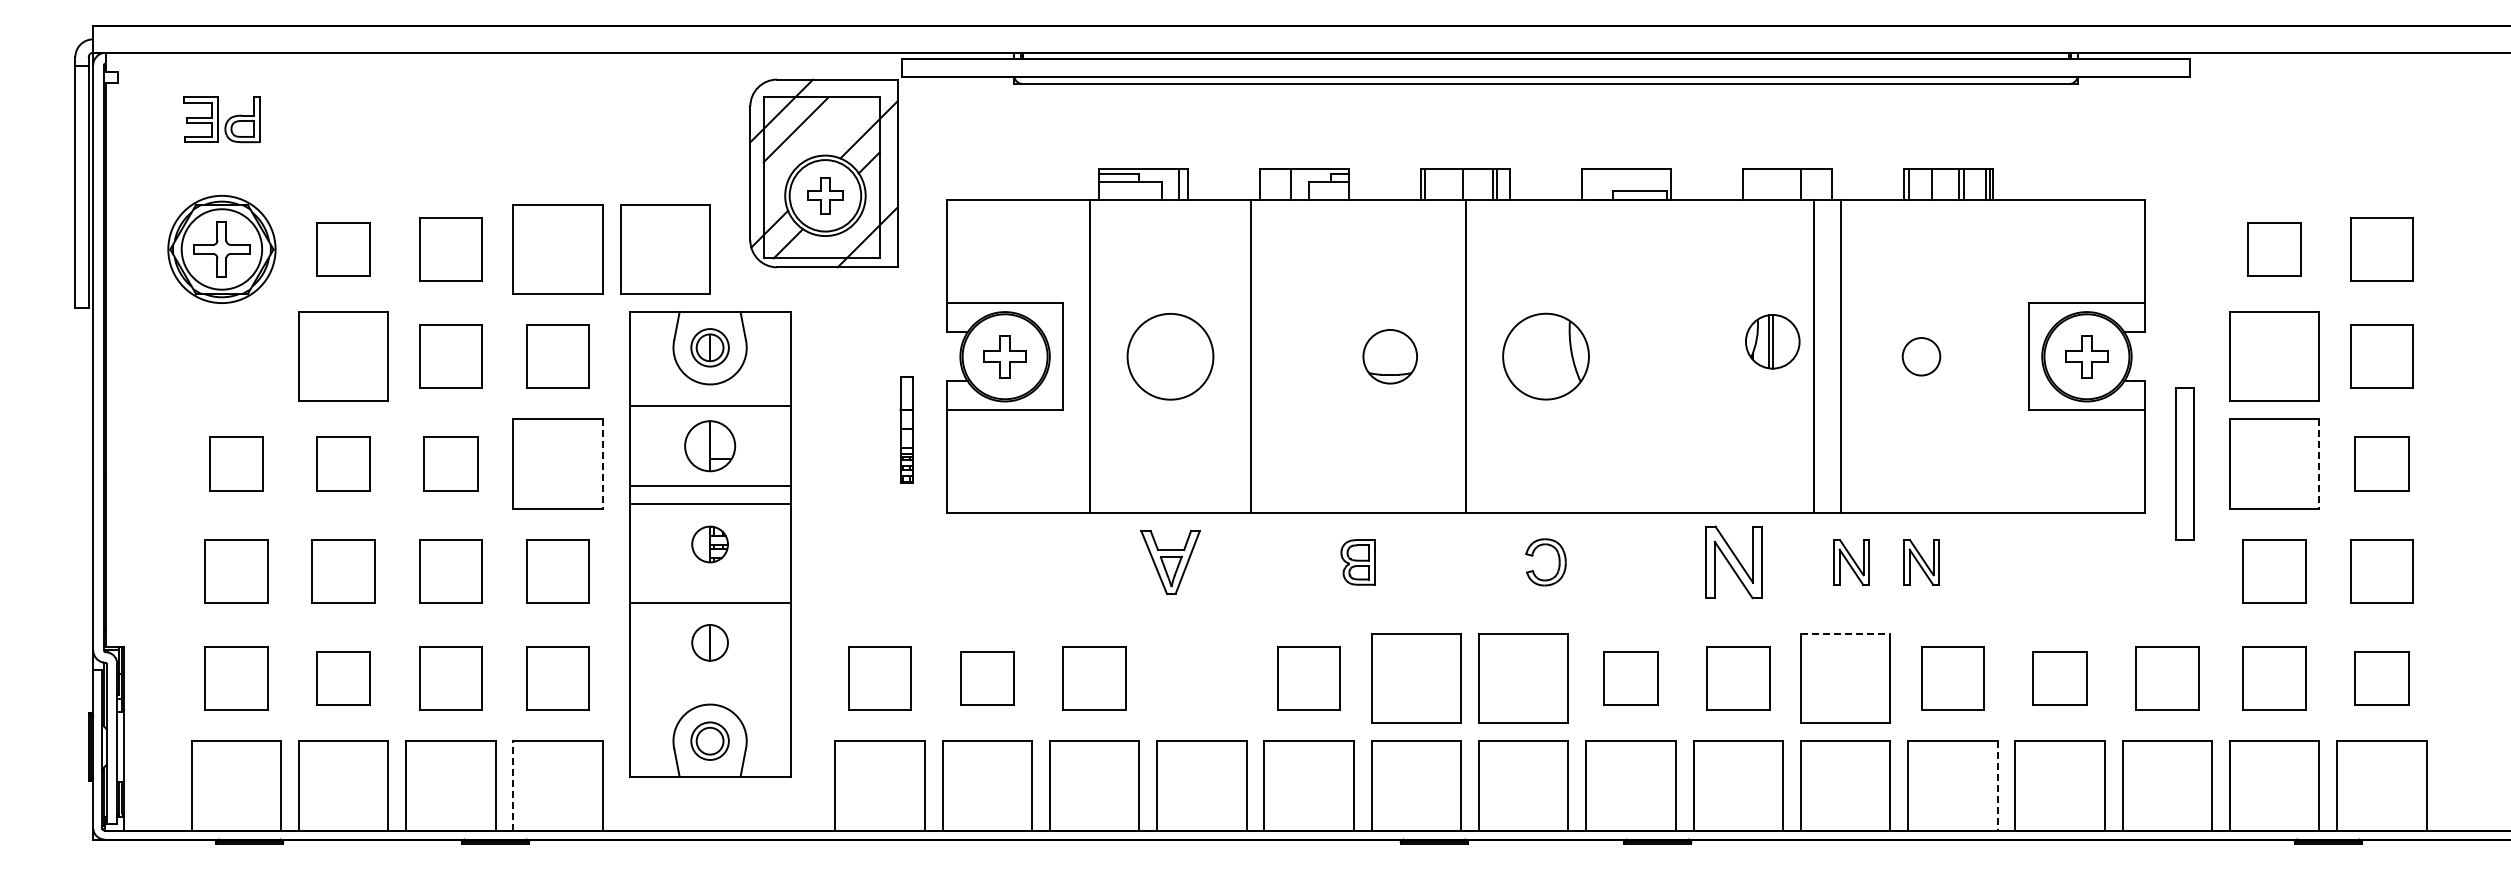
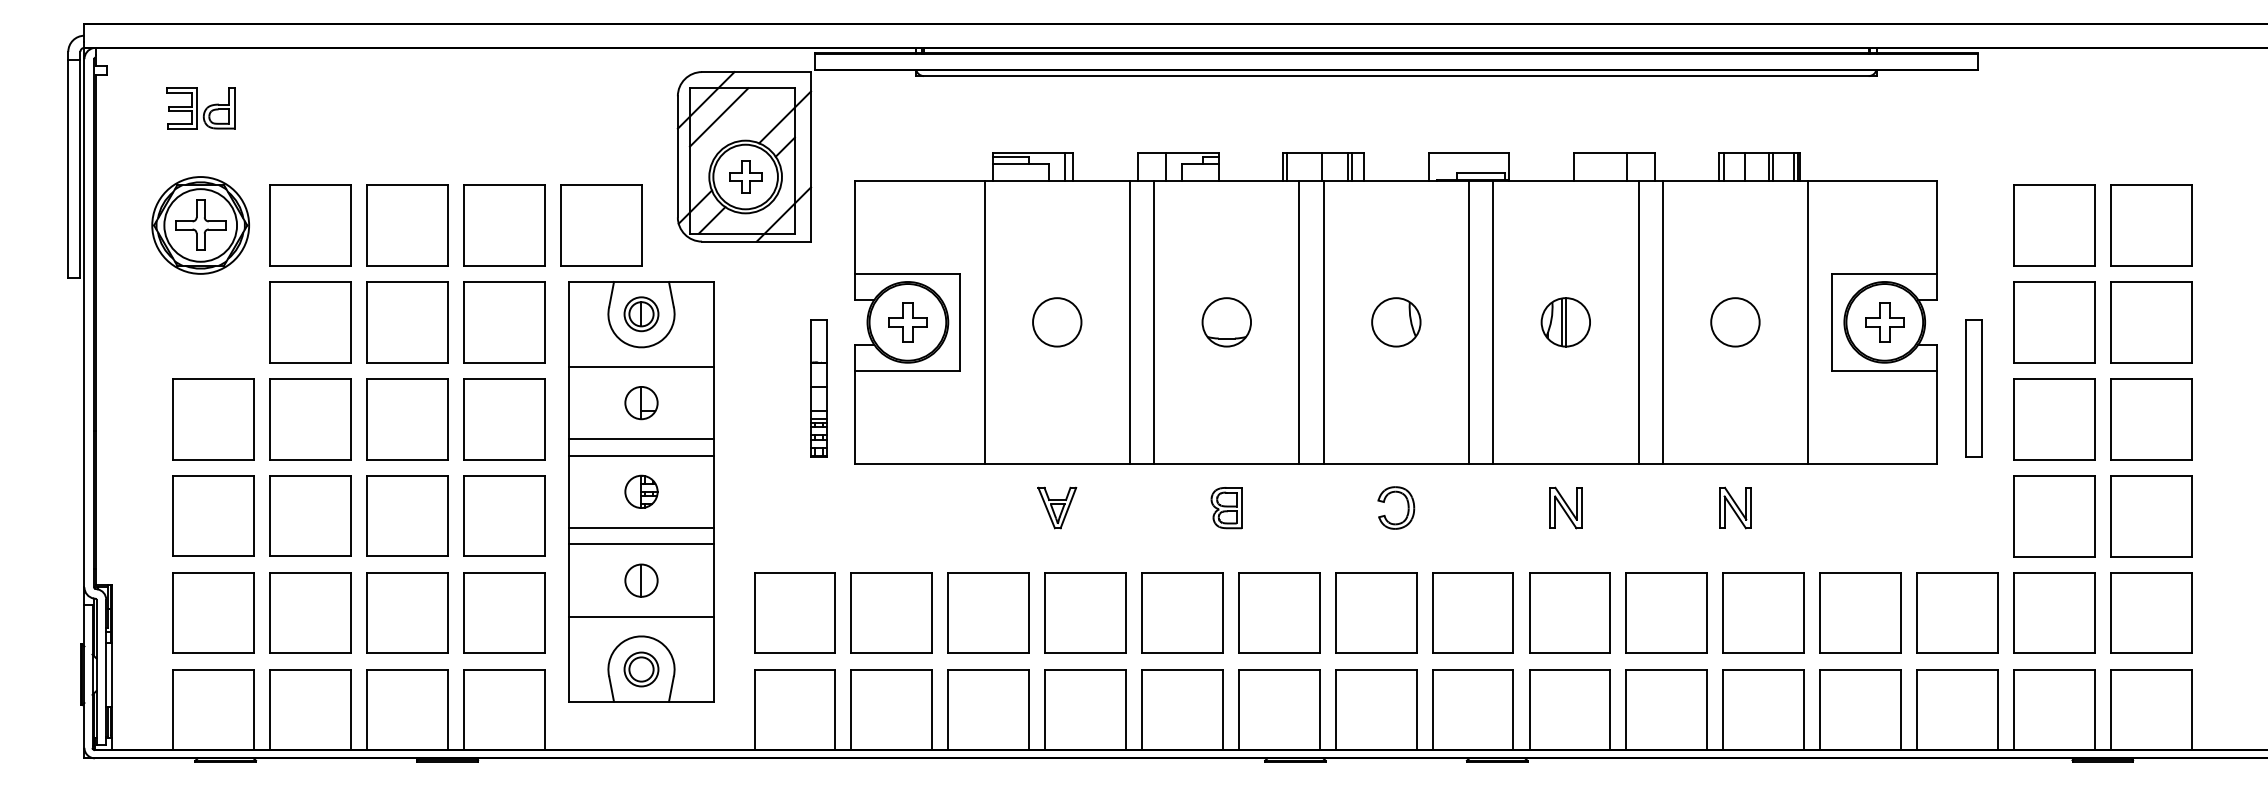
part: (343, 249) -> (310, 225), size x1.67
part: (450, 249) -> (407, 225), size x1.43
part: (2274, 249) -> (2054, 225), size x1.67
part: (2381, 249) -> (2150, 225), size x1.43
part: (1772, 341) -> (1565, 322), moved
part: (450, 356) -> (407, 322), size x1.43
part: (557, 356) -> (503, 322), size x1.43
circle: (1170, 356) -> (1057, 322), size x0.62
line: (1277, 356) -> (1153, 322), added
part: (1389, 356) -> (1226, 322), moved
line: (1438, 356) -> (1299, 322), added
part: (1545, 356) -> (1395, 322), size x0.62
line: (1626, 356) -> (1469, 322), added
line: (1653, 356) -> (1493, 322), added
circle: (1921, 356) -> (1735, 322), size x1.43
line: (2002, 356) -> (1808, 322), added
part: (2381, 356) -> (2150, 322), size x1.43
part: (906, 429) -> (818, 388), size x1.43
part: (709, 445) -> (640, 402), size x0.71
part: (236, 463) -> (213, 418), size x1.67
part: (343, 463) -> (310, 418), size x1.67
part: (450, 463) -> (407, 418), size x1.67
part: (2184, 463) -> (1972, 388), moved
part: (2381, 463) -> (2150, 418), size x1.67
line: (602, 464) -> (544, 419), dashed -> solid
line: (2319, 464) -> (2094, 419), dashed -> solid
part: (1170, 562) -> (1057, 508), size x0.71
part: (1733, 562) -> (1565, 508), size x0.62
part: (1851, 562) -> (1672, 508), removed
part: (236, 571) -> (213, 516), size x1.43
part: (343, 571) -> (310, 516), size x1.43
part: (450, 571) -> (407, 516), size x1.43
part: (557, 571) -> (503, 516), size x1.43
part: (2274, 571) -> (2054, 516), size x1.43
part: (2381, 571) -> (2150, 516), size x1.43
line: (709, 584) -> (640, 527), added
line: (1845, 633) -> (1666, 572), dashed -> solid
part: (236, 678) -> (213, 612), size x1.43
part: (343, 678) -> (310, 612), size x1.67
part: (450, 678) -> (407, 612), size x1.43
part: (557, 678) -> (503, 612), size x1.43
part: (879, 678) -> (794, 612), size x1.43
part: (987, 678) -> (891, 612), size x1.67
part: (1094, 678) -> (988, 612), size x1.43
part: (1201, 678) -> (1085, 612), added
part: (1308, 678) -> (1181, 612), size x1.43
part: (1630, 678) -> (1472, 612), size x1.67
part: (1738, 678) -> (1570, 612), size x1.43
part: (1952, 678) -> (1763, 612), size x1.43
part: (2059, 678) -> (1860, 612), size x1.67
part: (2167, 678) -> (1957, 612), size x1.43
part: (2274, 678) -> (2054, 612), size x1.43
part: (2381, 678) -> (2150, 612), size x1.67
line: (709, 683) -> (640, 617), added
line: (513, 785) -> (463, 709), dashed -> solid
line: (1997, 785) -> (1804, 709), dashed -> solid

